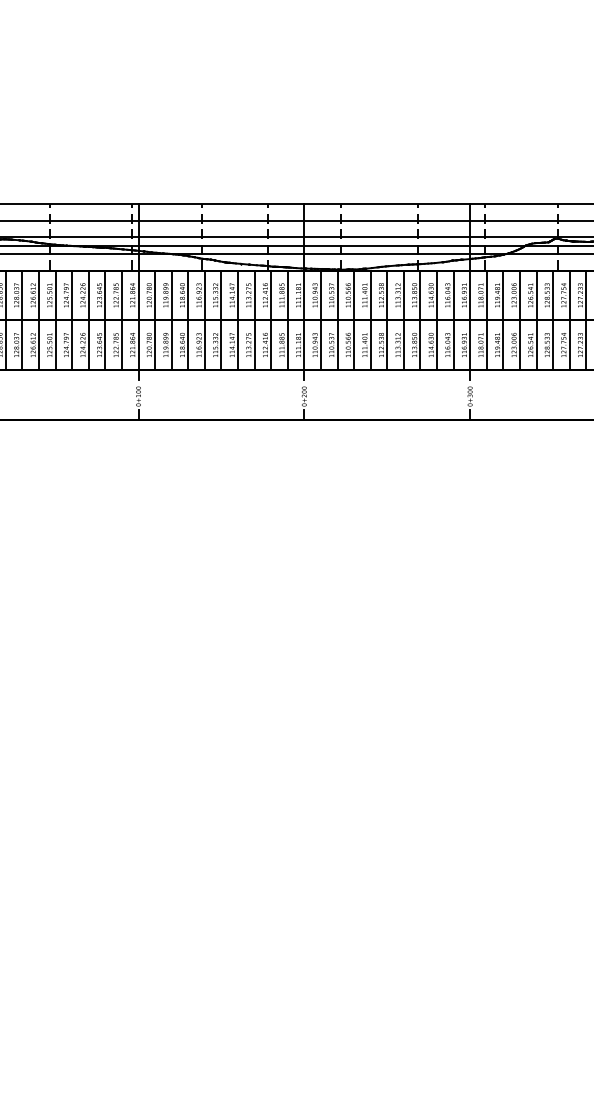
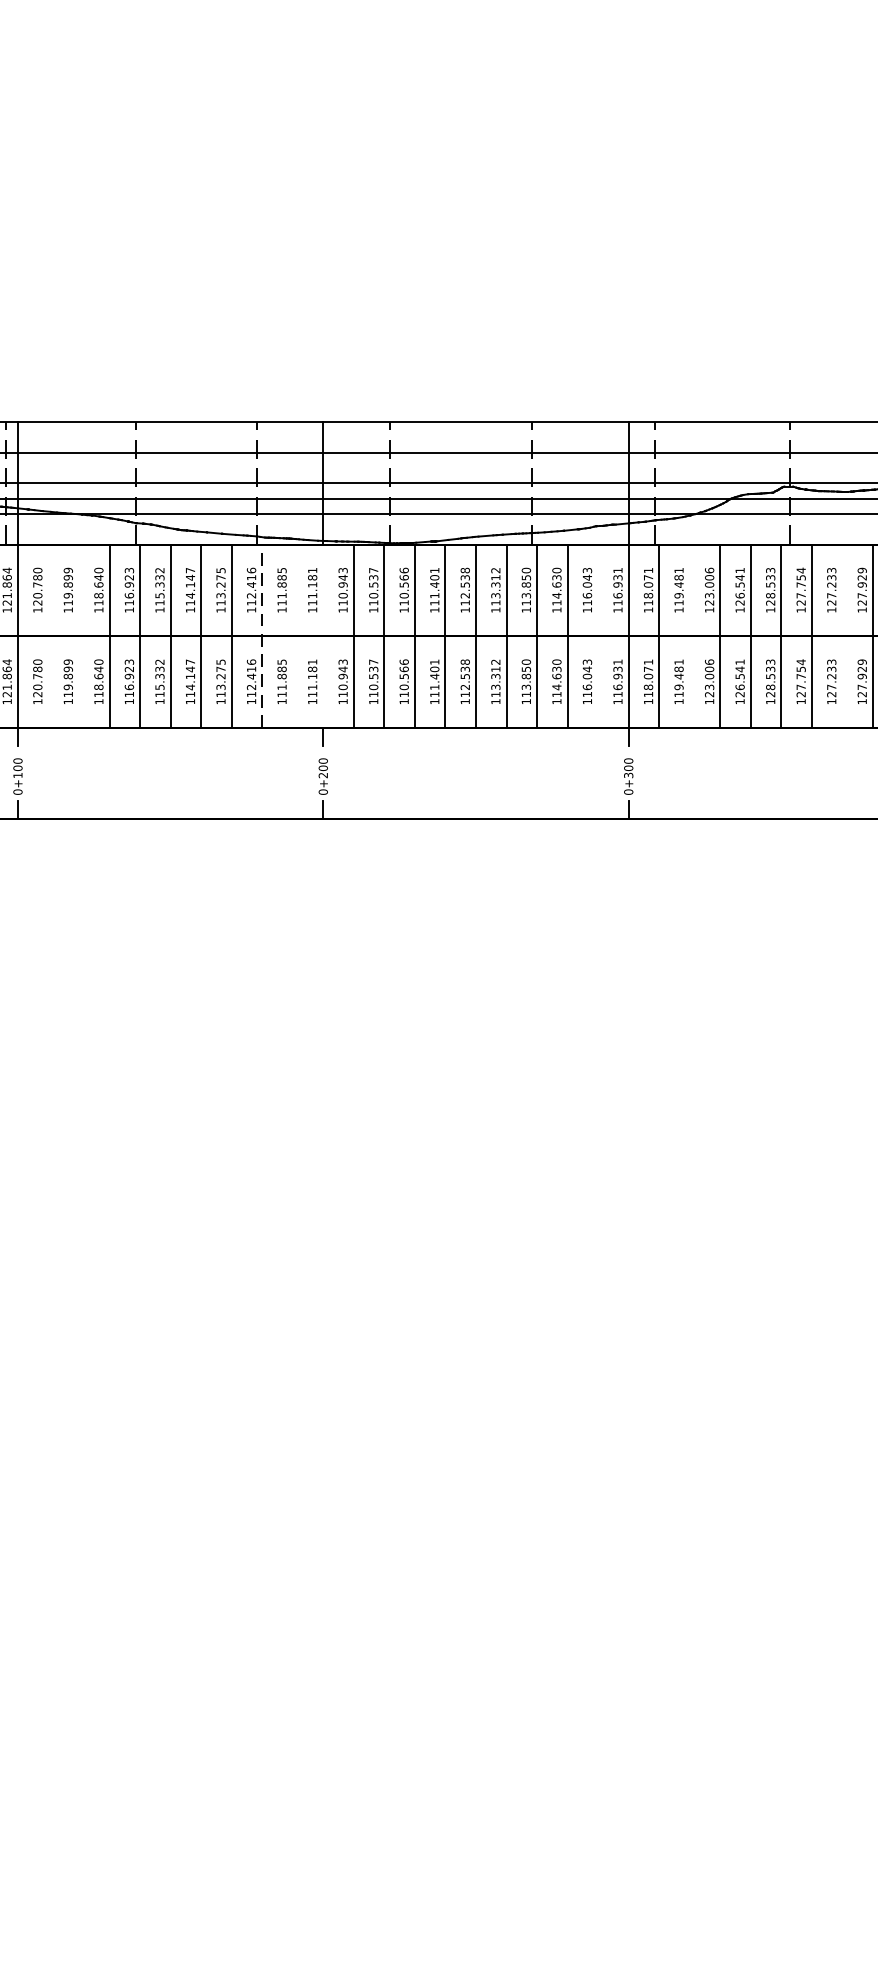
line: (155, 320) -> (49, 636), removed
line: (171, 320) -> (78, 636), removed
line: (271, 320) -> (262, 636), solid -> dashed
line: (287, 320) -> (292, 636), removed
line: (304, 320) -> (323, 636), removed
line: (453, 320) -> (597, 636), removed
line: (503, 320) -> (690, 636), removed
line: (586, 320) -> (842, 636), removed

